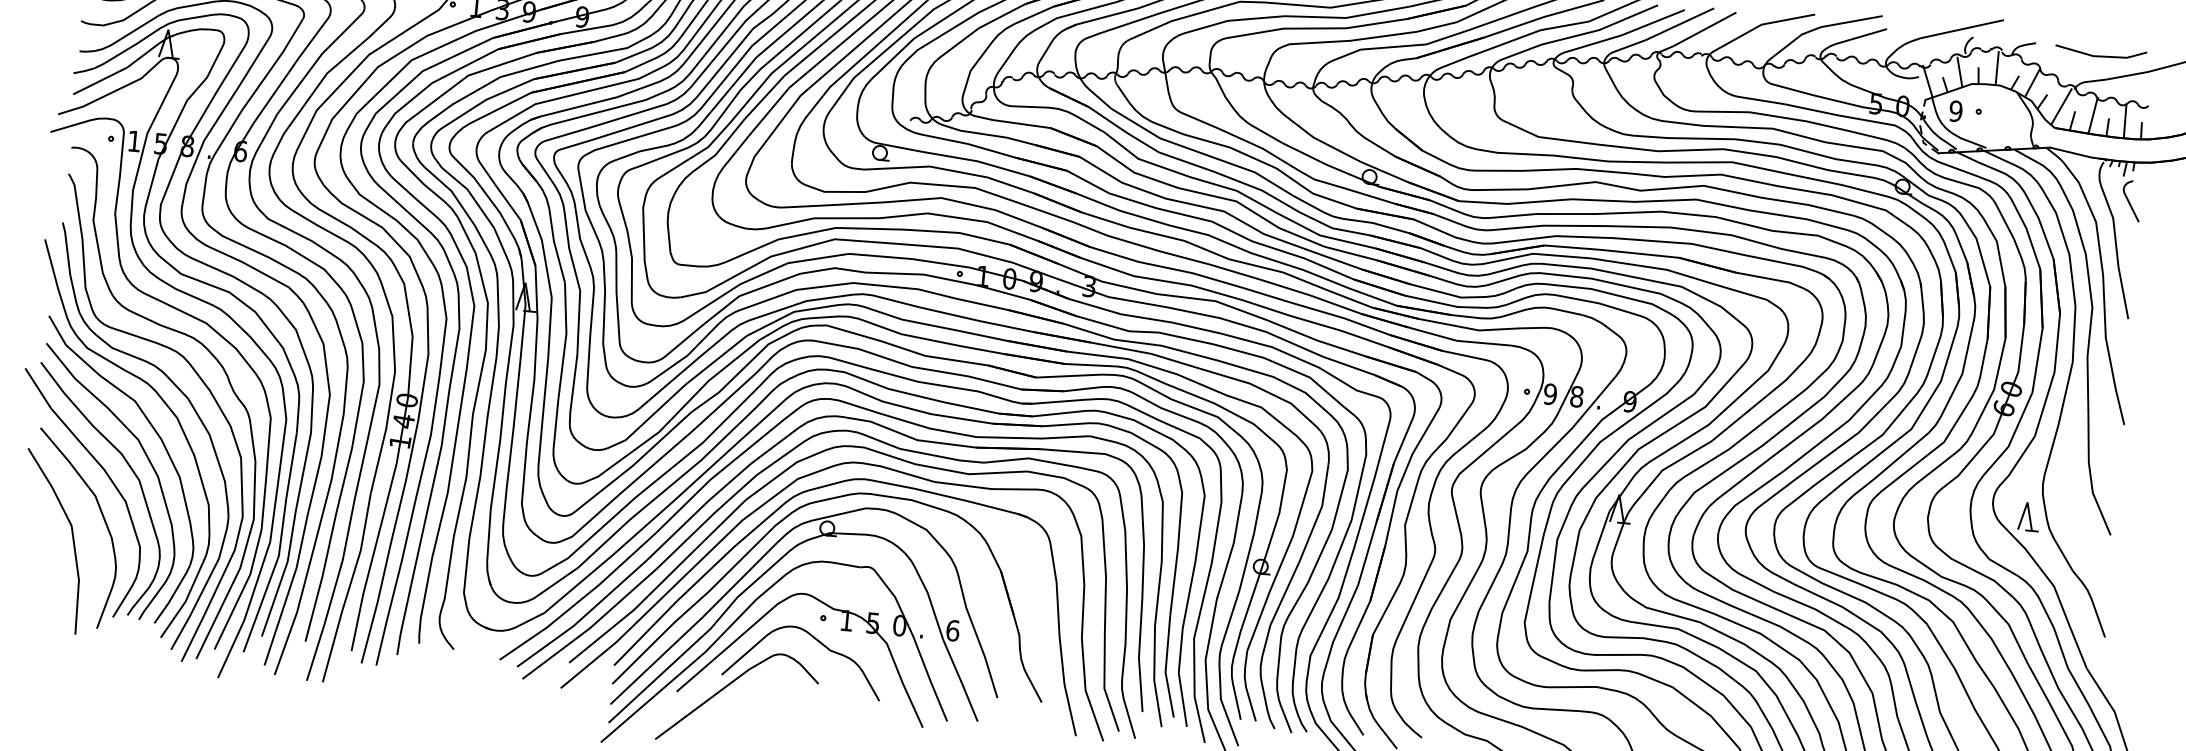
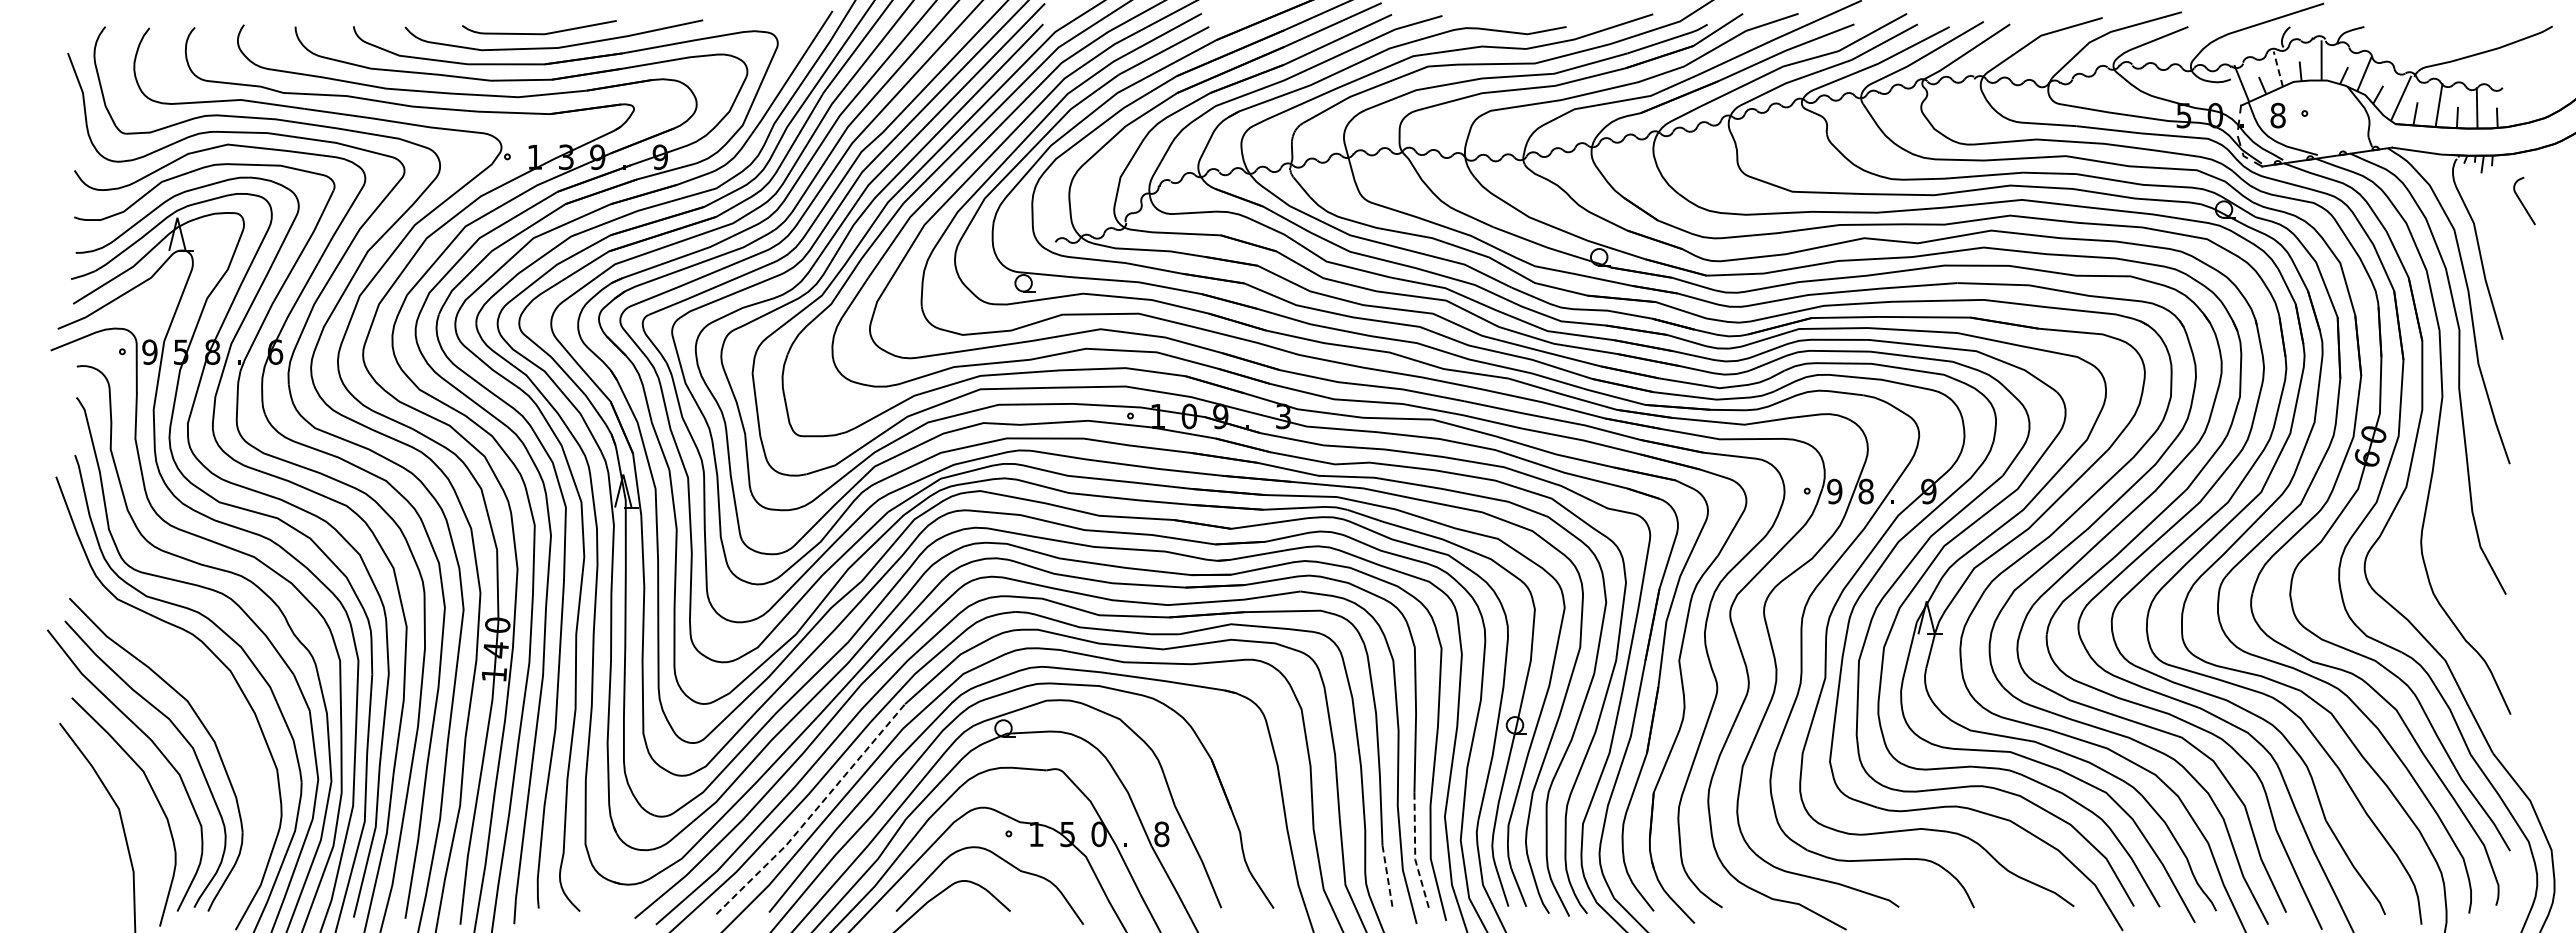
line: (2100, 55) -> (2441, 34), removed
line: (1960, 71) -> (2278, 68), solid -> dashed
text: (1955, 111) -> (2277, 115), 9 -> 8
text: (134, 140) -> (149, 351), 1 -> 9
curve: (2129, 202) -> (2522, 202), moved
part: (164, 448) -> (219, 708), removed
part: (2029, 516) -> (2408, 581), removed
line: (660, 584) -> (814, 812), solid -> dashed
text: (952, 630) -> (1161, 833), 6 -> 8
line: (1166, 667) -> (1415, 853), solid -> dashed
line: (1140, 685) -> (1387, 877), solid -> dashed

